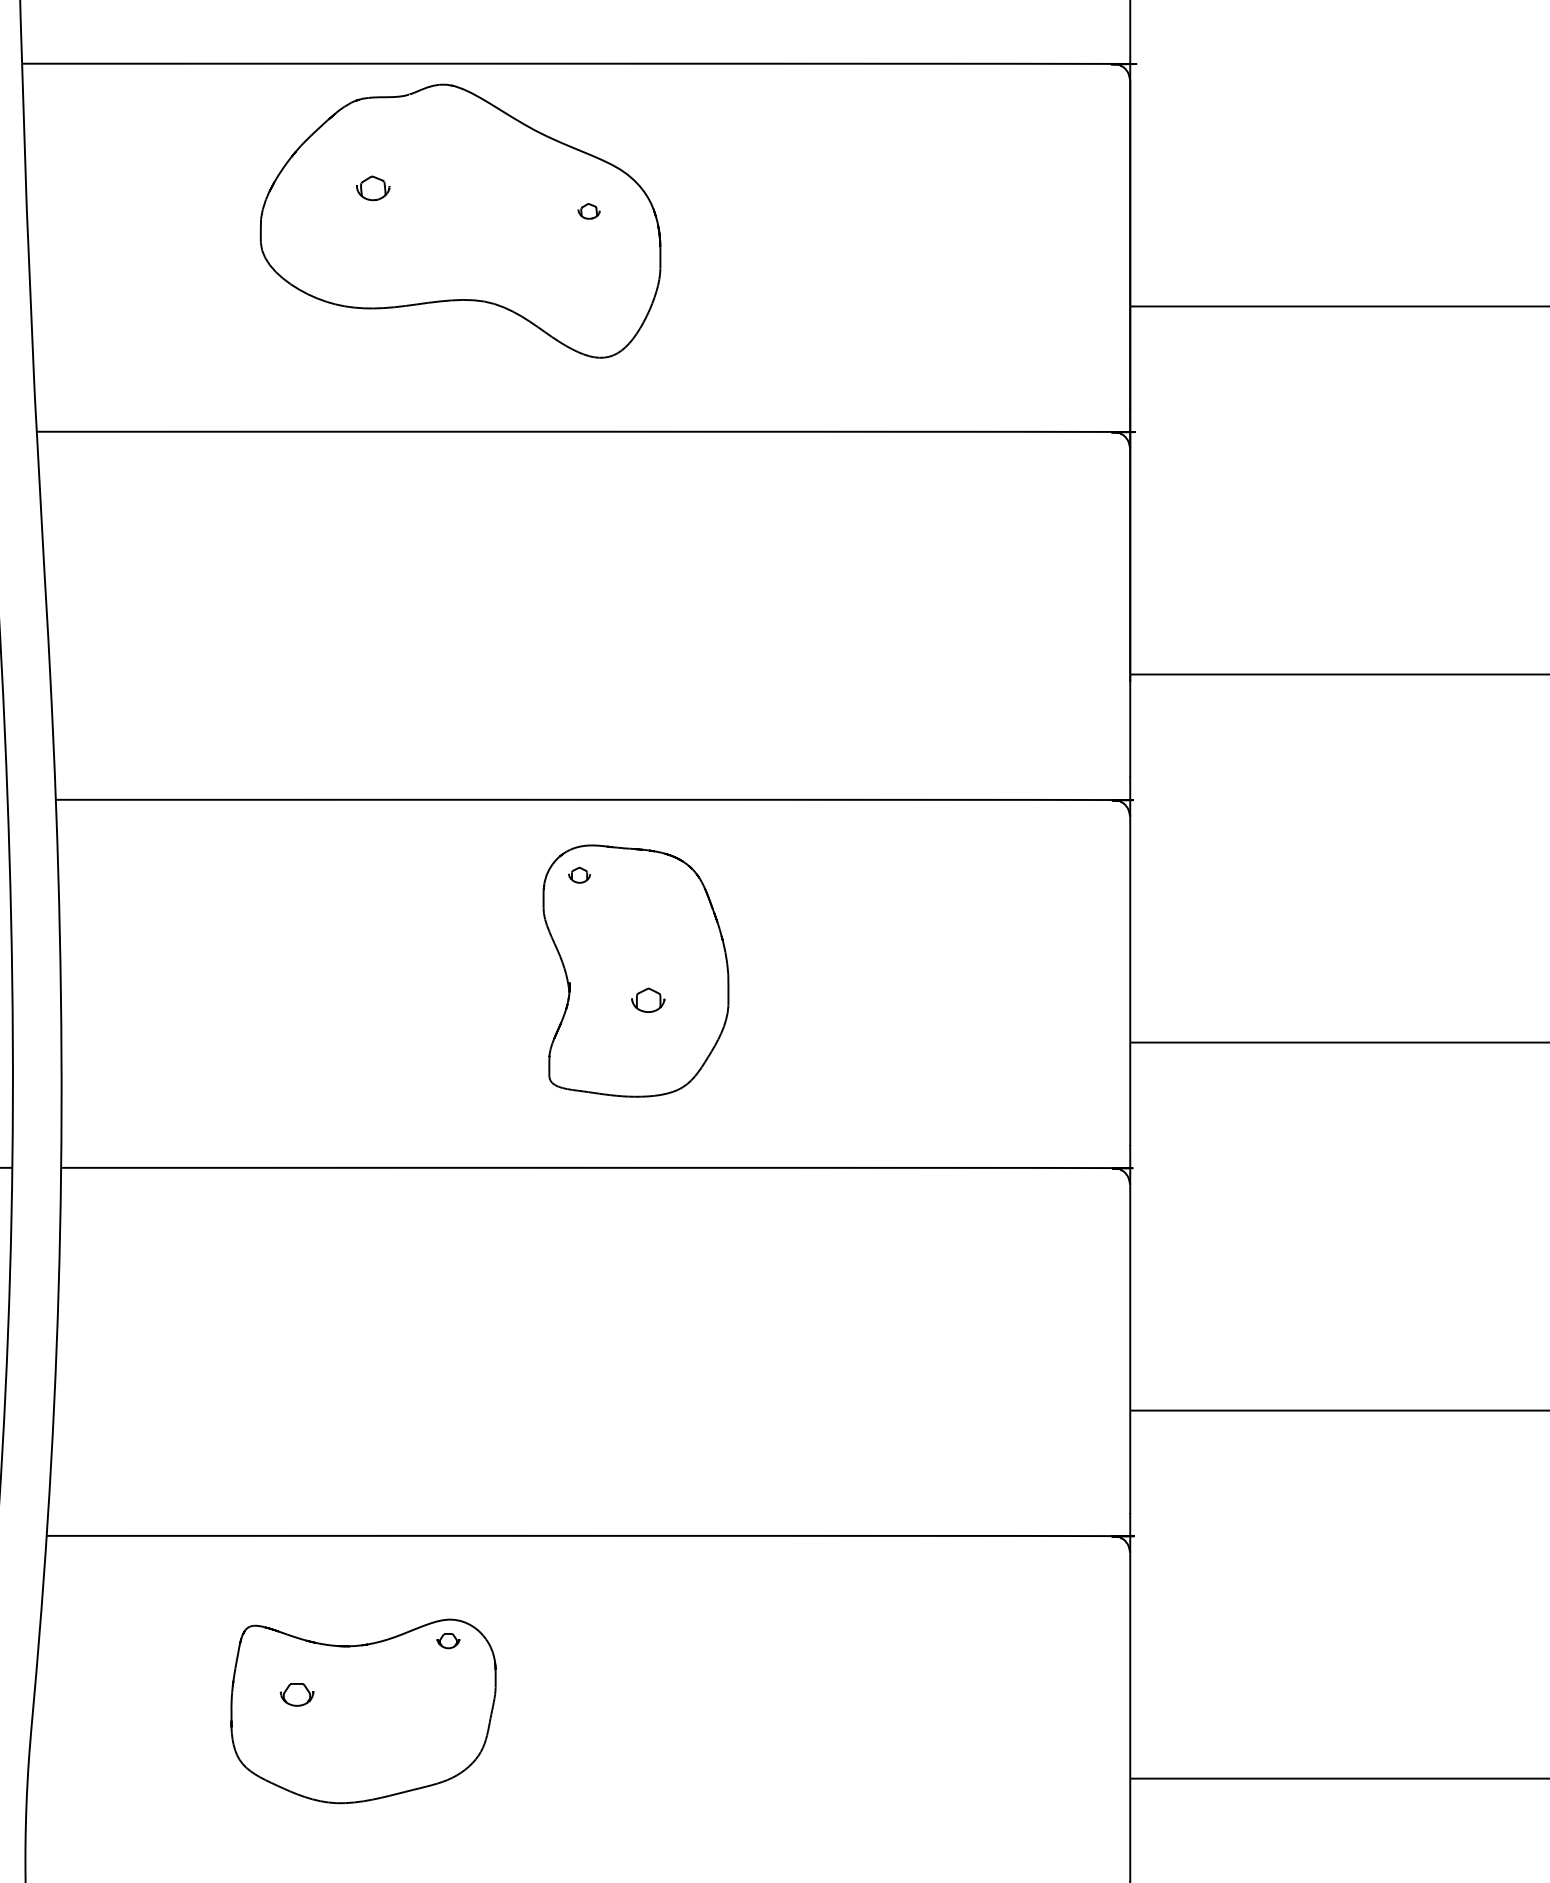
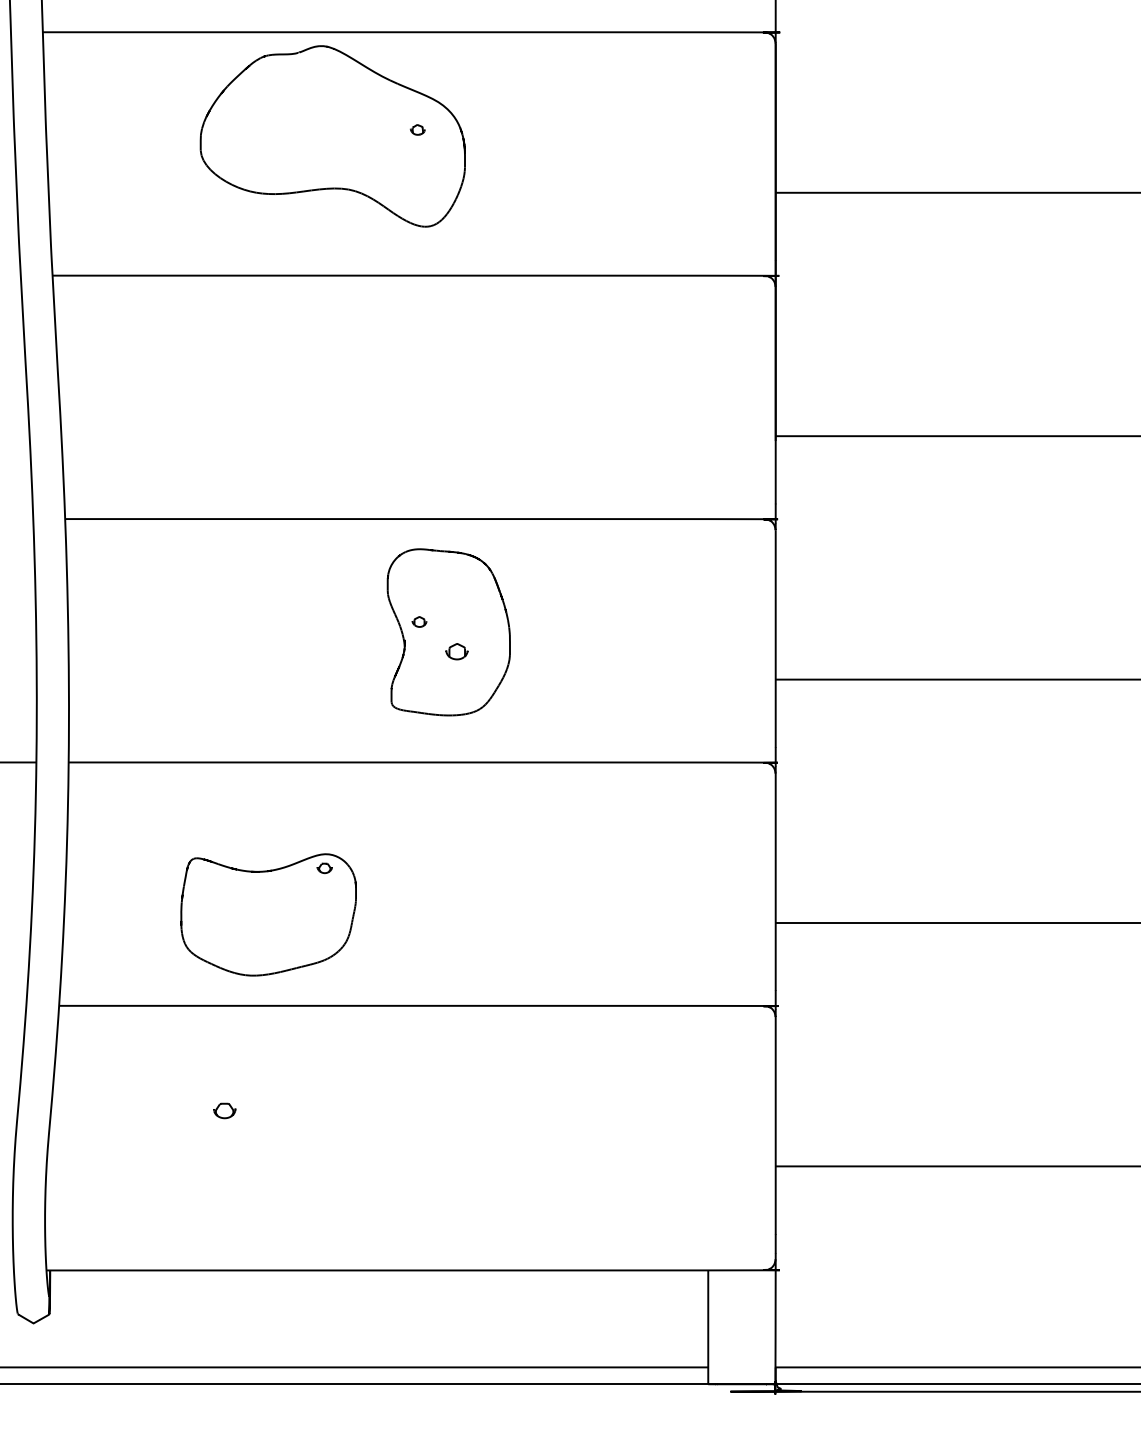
part: (372, 188) -> (274, 114), removed
part: (579, 874) -> (419, 621), moved
part: (363, 1710) -> (268, 914), moved

